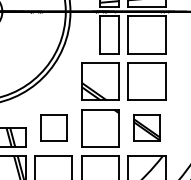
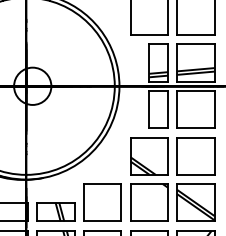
part: (53, 127) -> (102, 202), size x1.43
part: (146, 127) -> (195, 202), size x1.43

